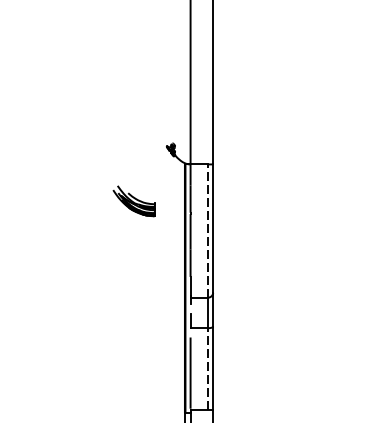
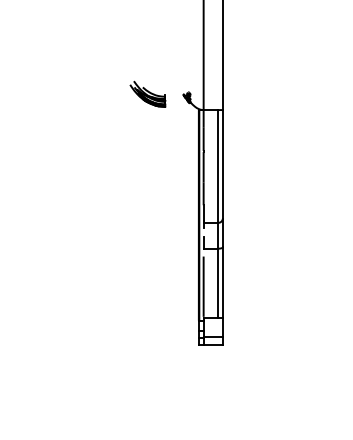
part: (133, 200) -> (147, 93), moved
line: (208, 229) -> (218, 165), dashed -> solid
line: (208, 368) -> (218, 282), dashed -> solid

